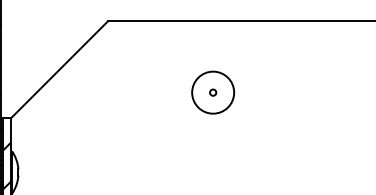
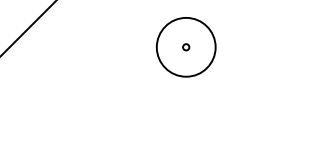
circle: (213, 92) -> (186, 47), size x1.4

